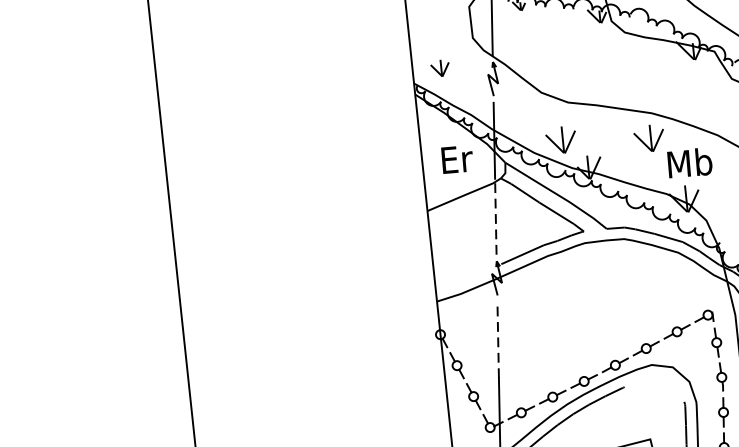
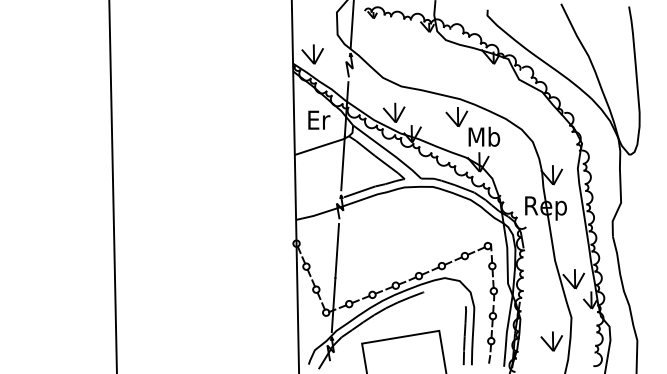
part: (440, 68) -> (312, 54), size x1.67
line: (496, 215) -> (343, 162), dashed -> solid
line: (498, 339) -> (337, 250), dashed -> solid

